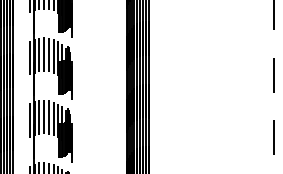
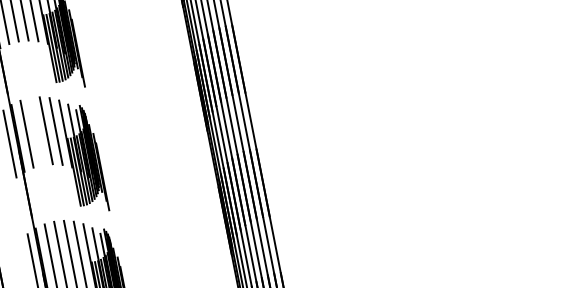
line: (44, 54) -> (37, 131), removed
line: (273, 74) -> (498, 81), removed
line: (273, 137) -> (523, 206), removed

